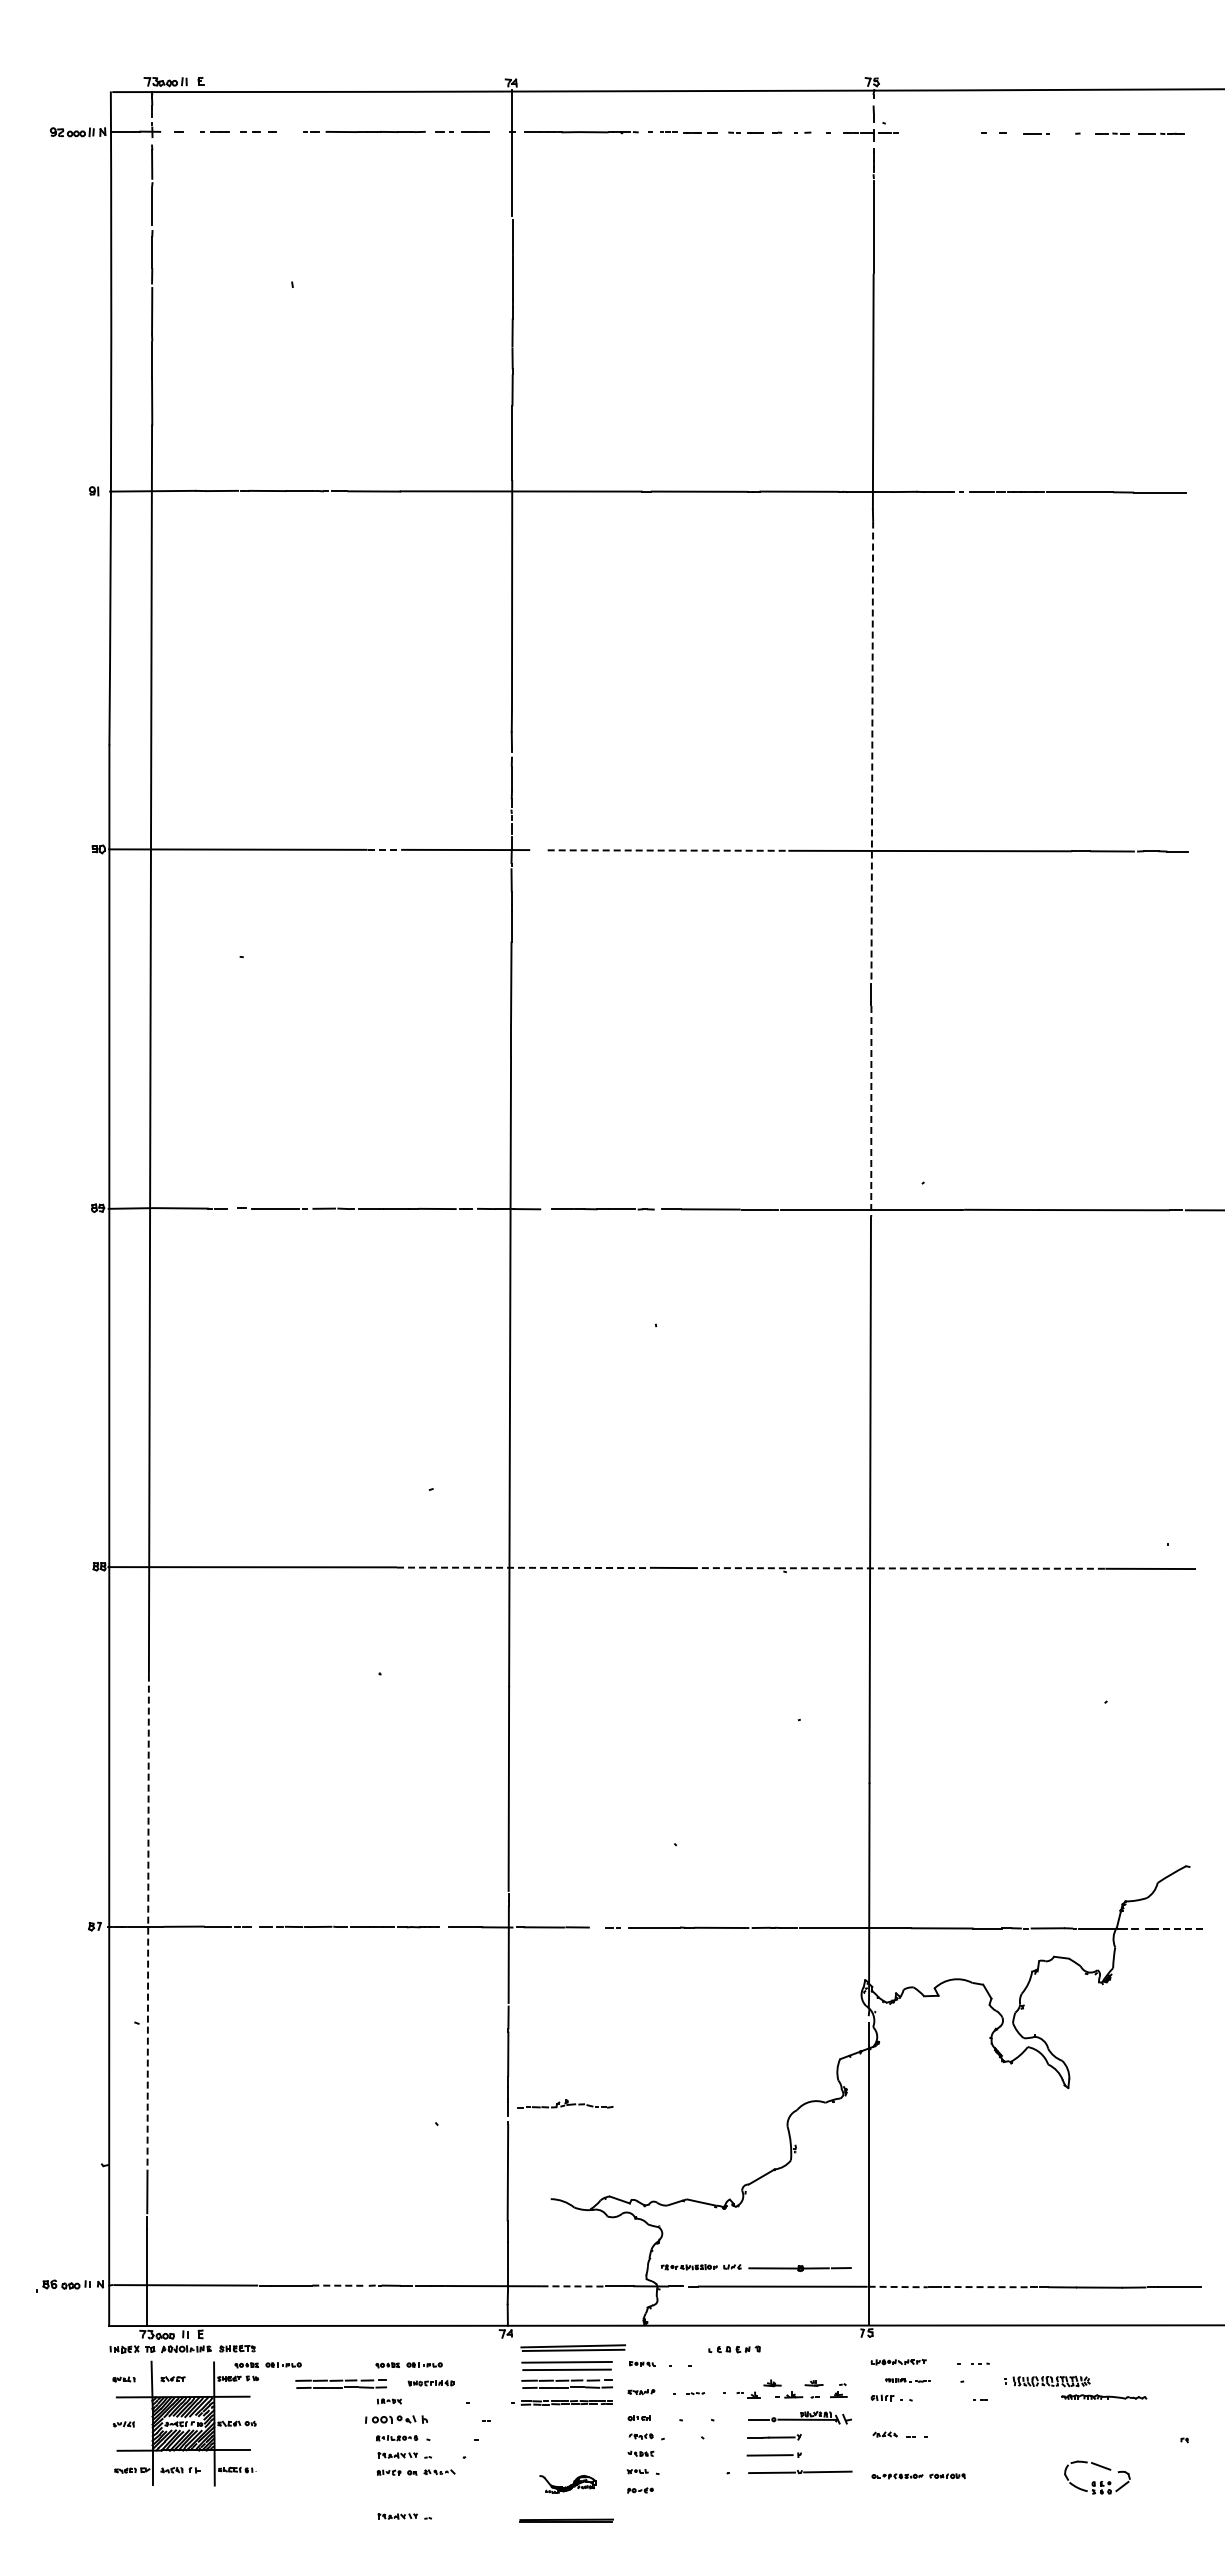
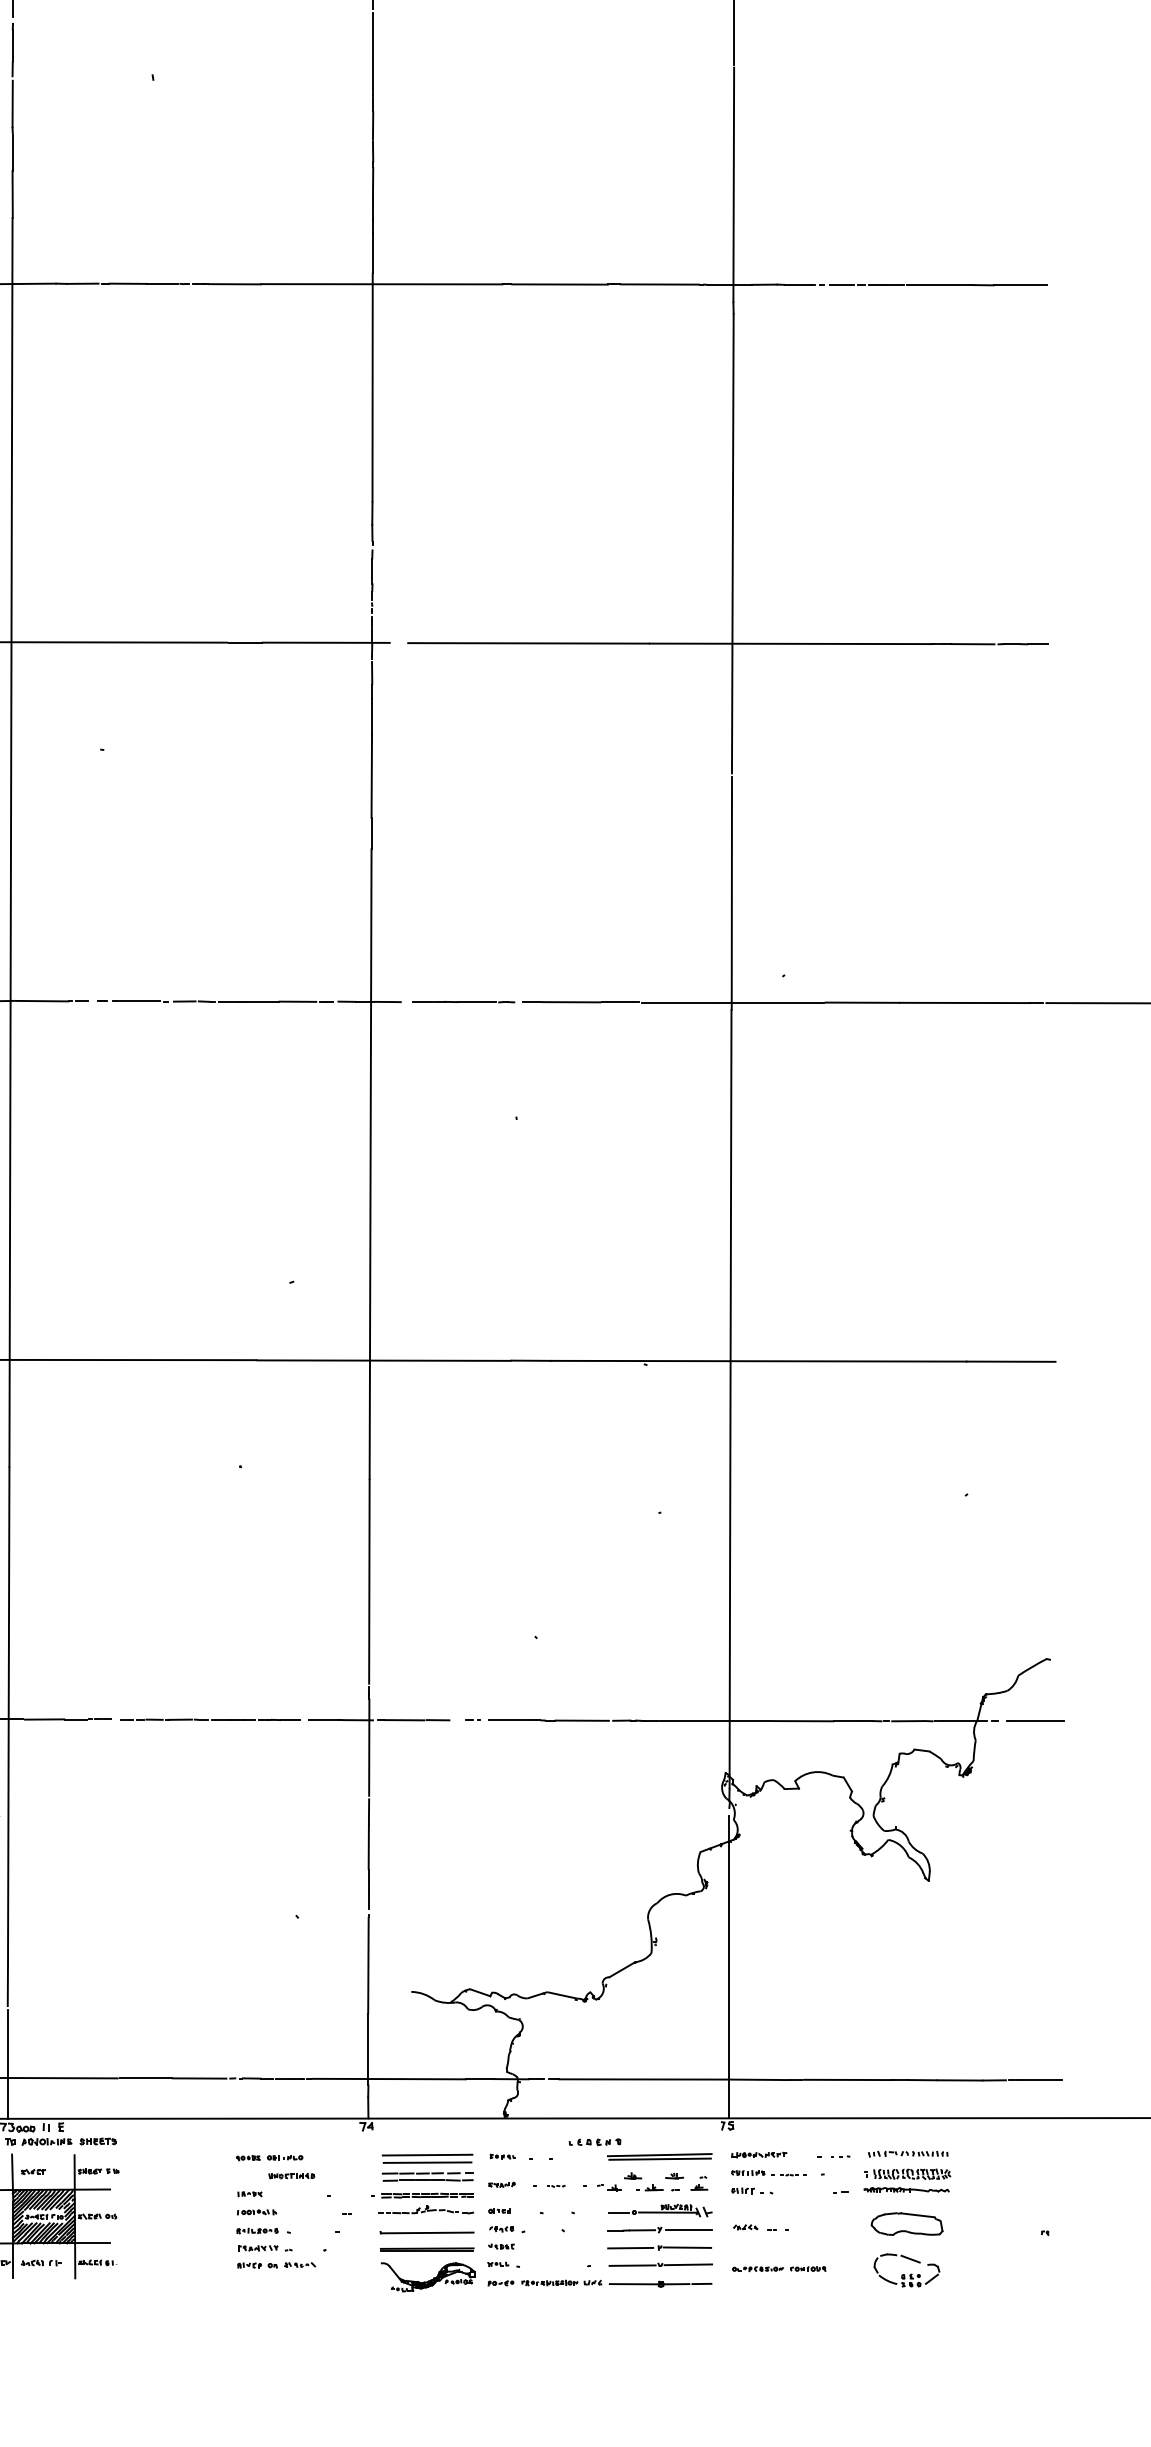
line: (872, 751) -> (733, 544), dashed -> solid
line: (384, 849) -> (245, 642), dashed -> solid
line: (668, 850) -> (529, 643), dashed -> solid
line: (871, 1111) -> (732, 904), dashed -> solid
line: (523, 1567) -> (384, 1360), dashed -> solid
line: (898, 1568) -> (759, 1361), dashed -> solid
line: (148, 1922) -> (9, 1715), dashed -> solid
line: (1178, 1928) -> (1039, 1721), dashed -> solid
part: (565, 2103) -> (426, 2209), moved
part: (756, 2267) -> (617, 2283), moved
line: (339, 2285) -> (200, 2078), dashed -> solid
line: (573, 2286) -> (434, 2079), dashed -> solid
line: (898, 2287) -> (759, 2080), dashed -> solid
line: (987, 2287) -> (848, 2080), dashed -> solid
part: (572, 2347) -> (659, 2156), moved
part: (1047, 2361) -> (908, 2154), added
part: (267, 2365) -> (128, 2158), removed
part: (907, 2380) -> (768, 2173), size x1.67
part: (340, 2383) -> (201, 2176), removed
part: (1104, 2396) -> (907, 2189), moved
part: (396, 2419) -> (257, 2212), size x0.62
part: (1046, 2431) -> (907, 2224), added
line: (828, 2437) -> (689, 2230), added
part: (566, 2439) -> (427, 2232), added
line: (826, 2454) -> (687, 2247), added
part: (1097, 2477) -> (907, 2270), moved
part: (567, 2484) -> (428, 2277), size x1.67
part: (404, 2516) -> (265, 2309), removed
line: (566, 2520) -> (427, 2249), moved

